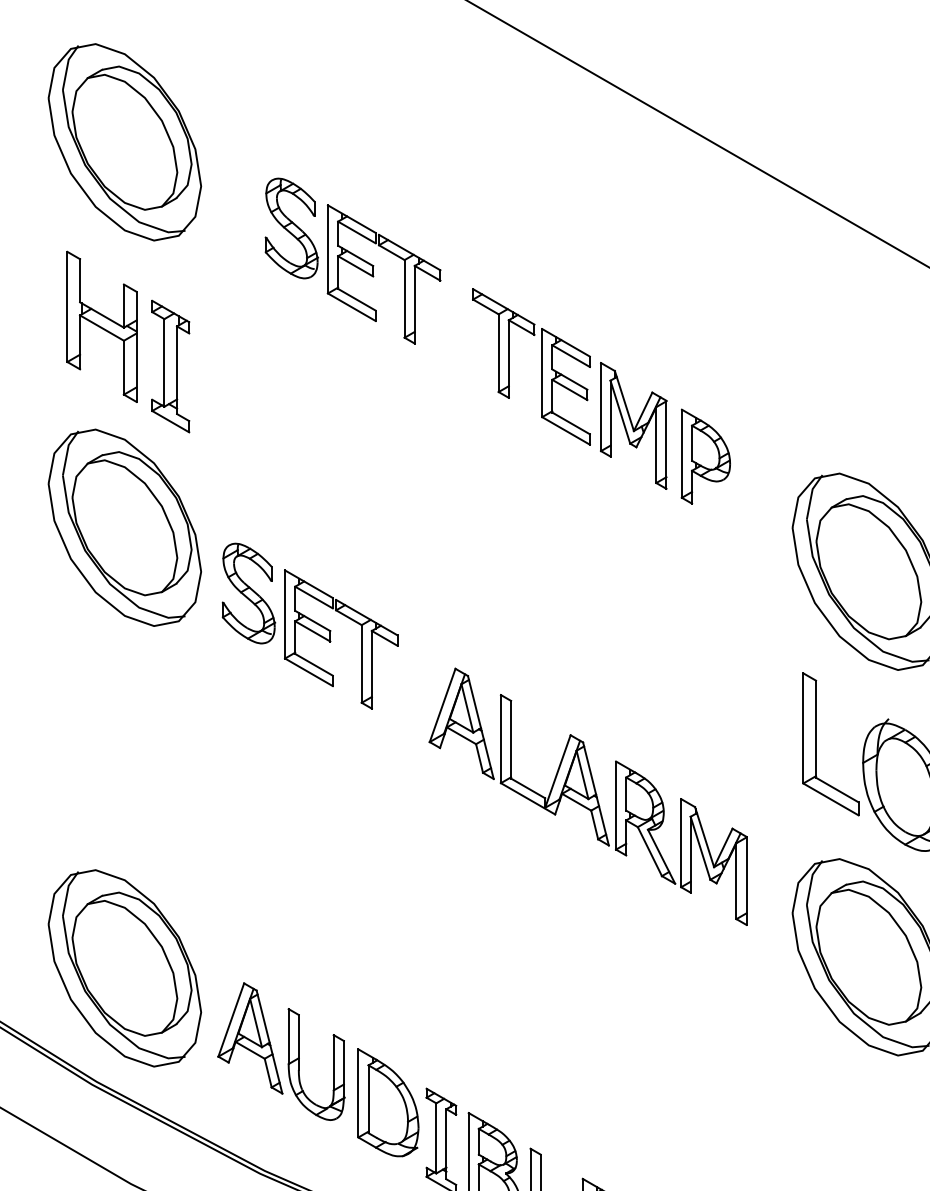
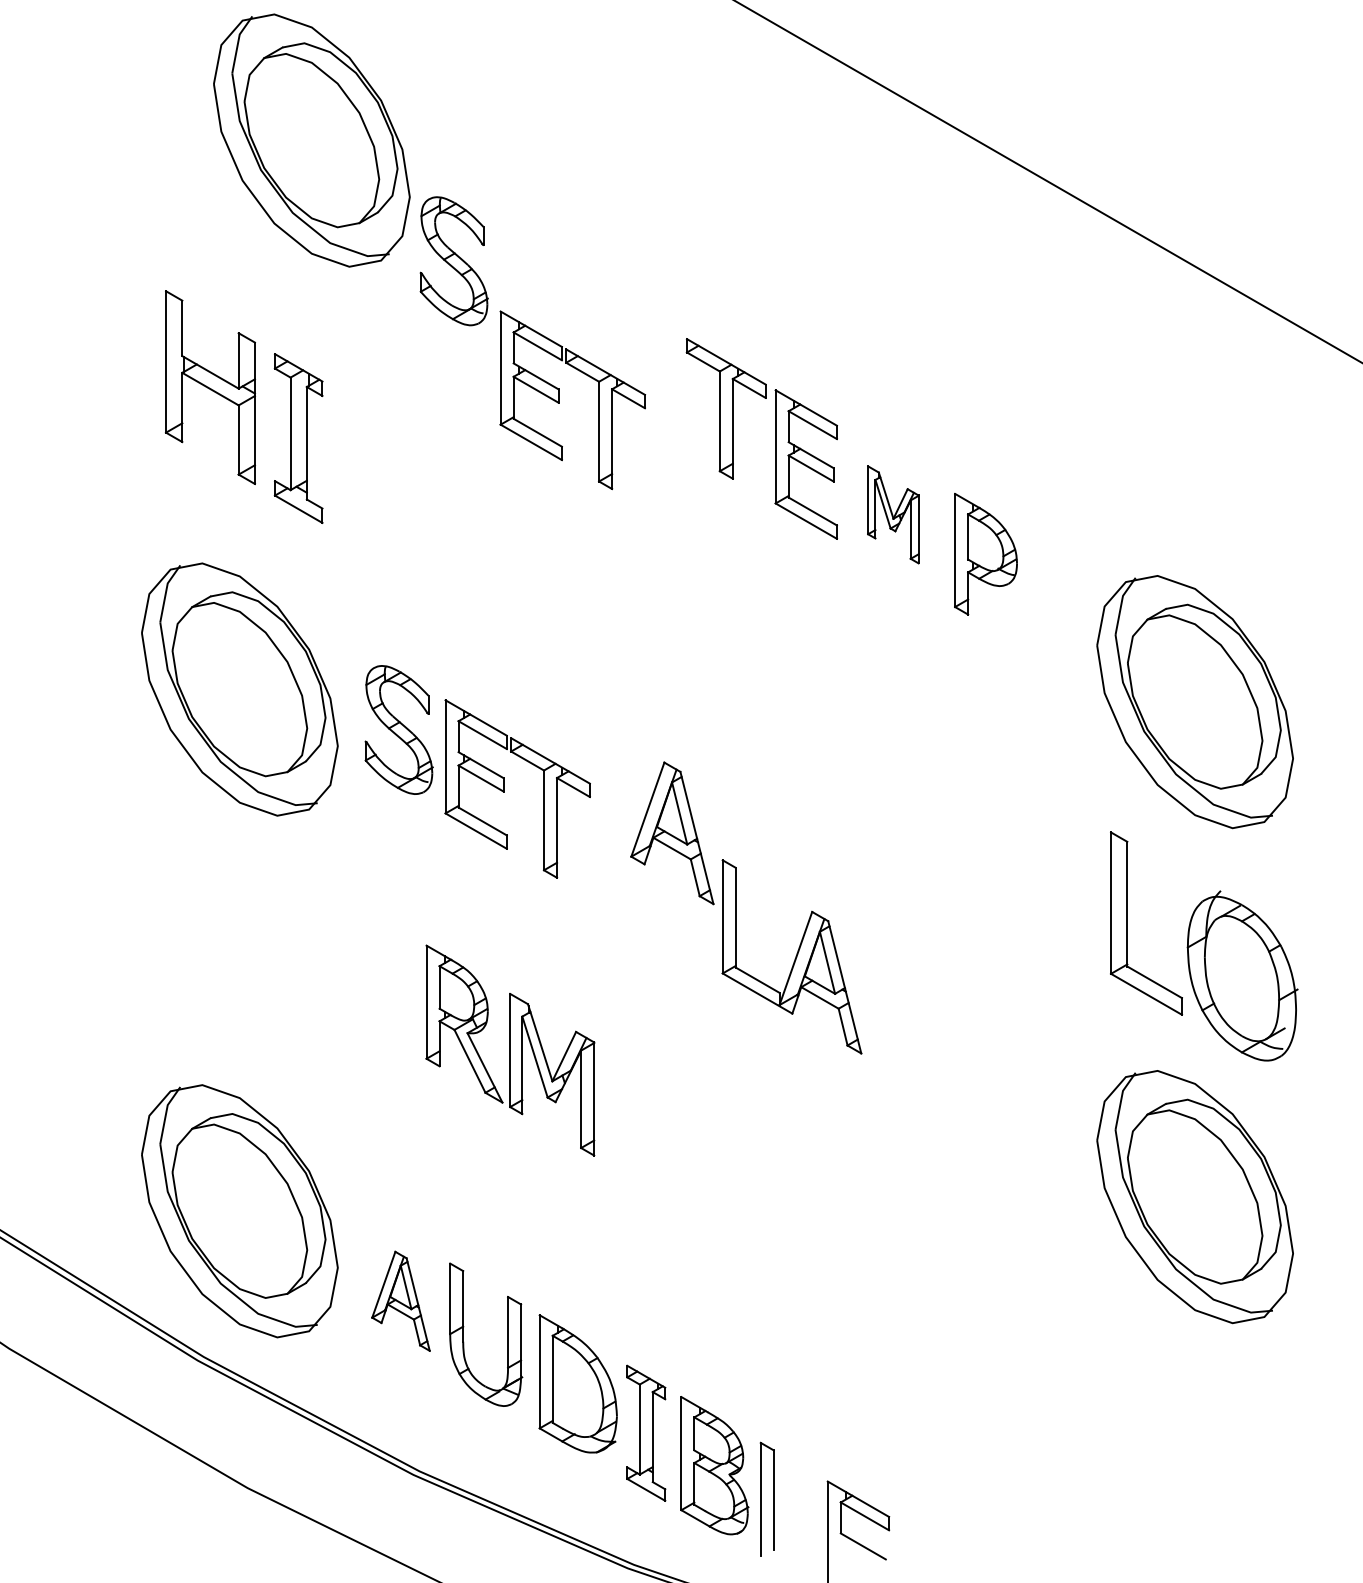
part: (124, 142) -> (311, 140), moved
part: (373, 274) -> (559, 400), moved
part: (633, 425) -> (893, 514), size x0.6
part: (124, 527) -> (239, 689), moved
part: (461, 724) -> (672, 833), moved
part: (681, 843) -> (510, 1050), moved
part: (249, 1038) -> (400, 1301), size x0.7

